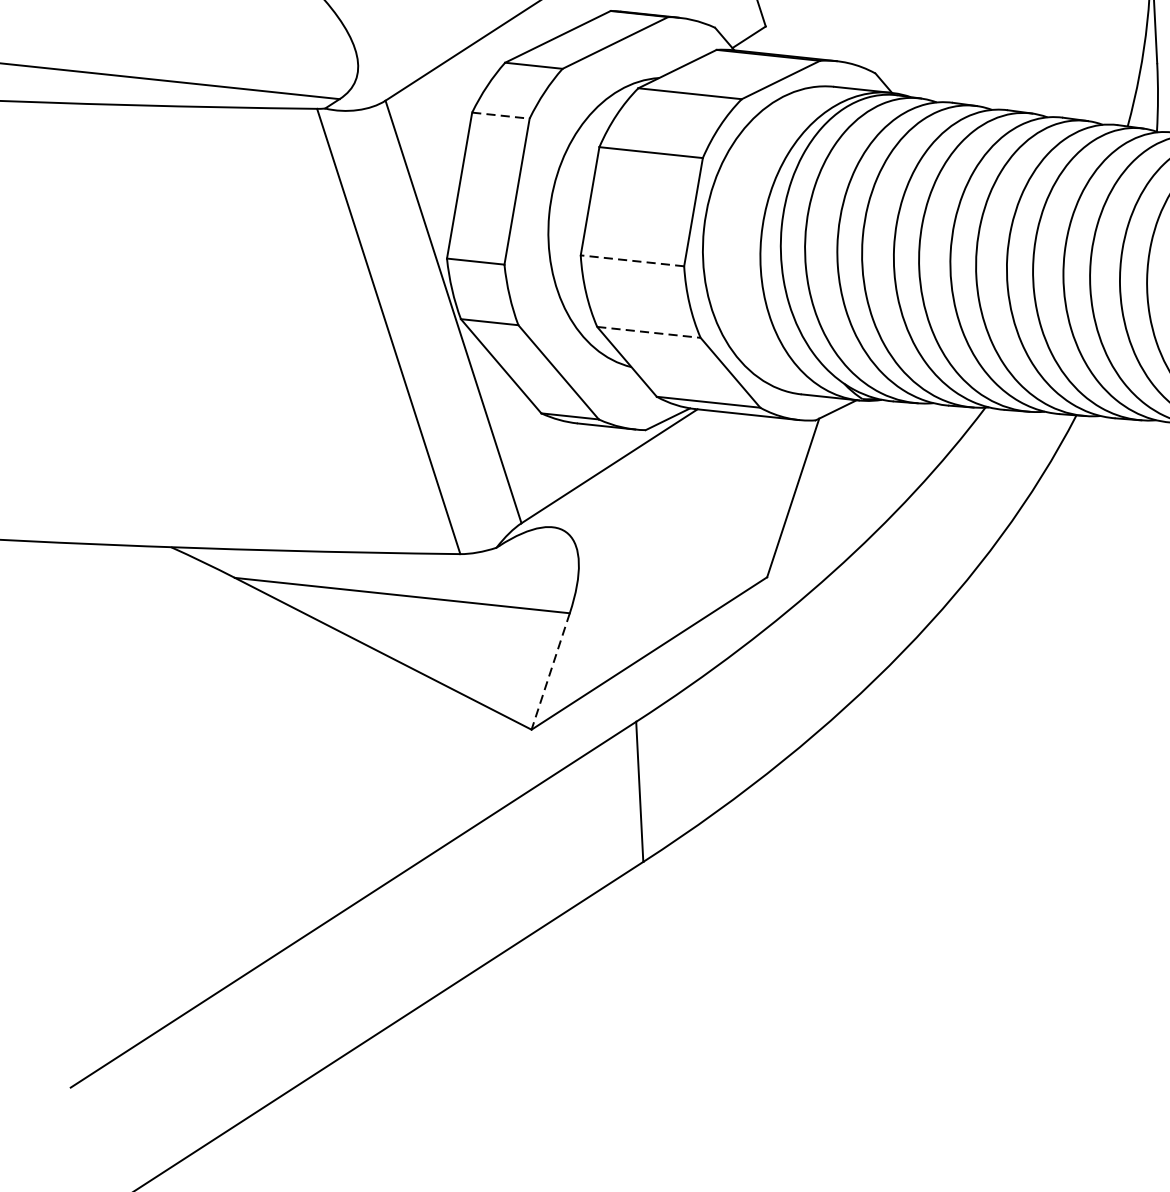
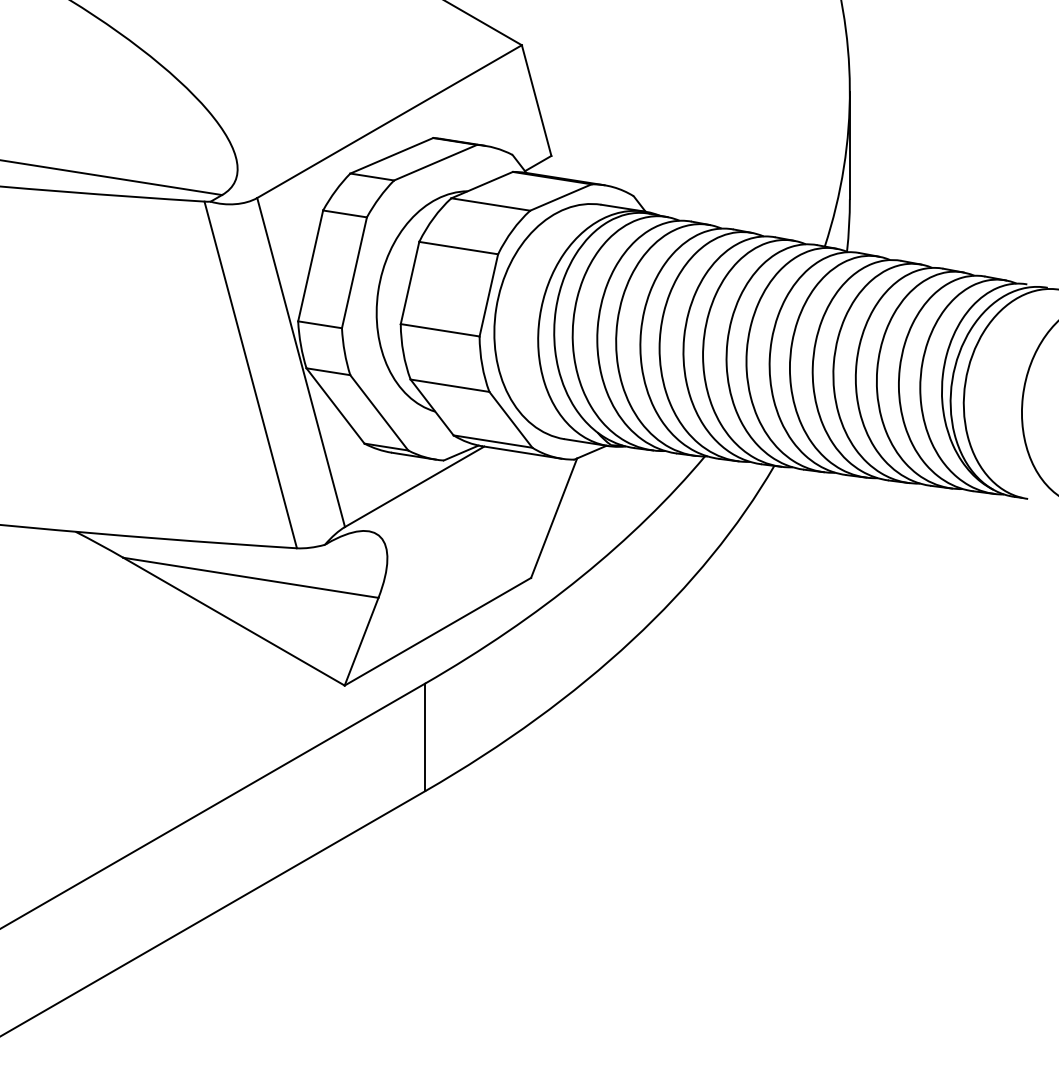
line: (501, 116) -> (345, 214), dashed -> solid
line: (632, 261) -> (440, 330), dashed -> solid
line: (649, 332) -> (450, 385), dashed -> solid
line: (550, 672) -> (361, 642), dashed -> solid

